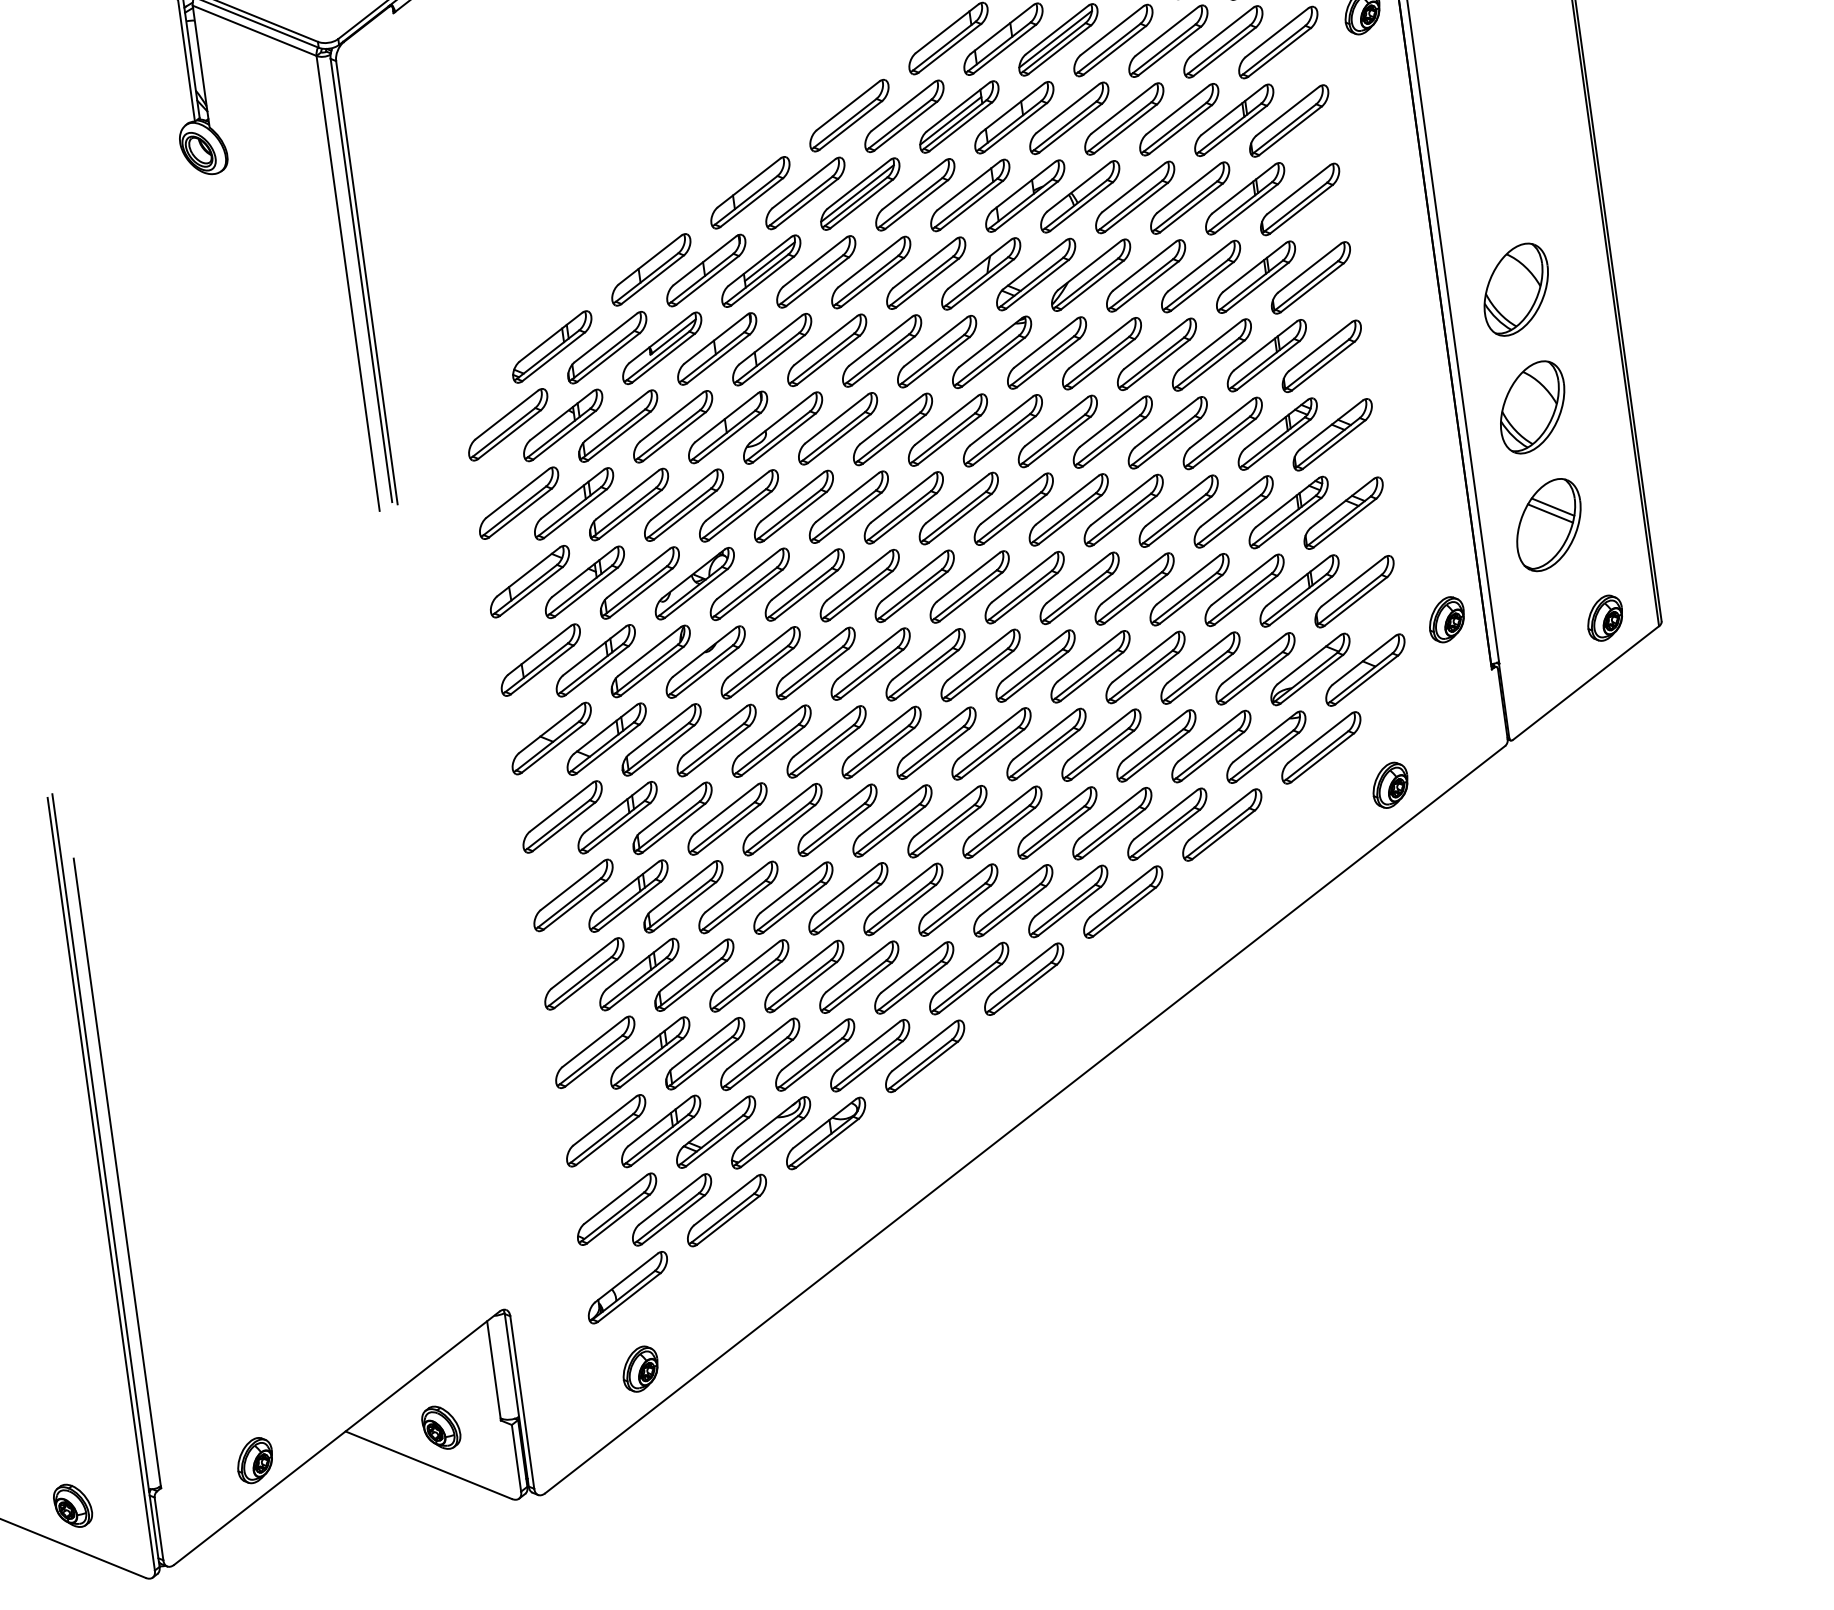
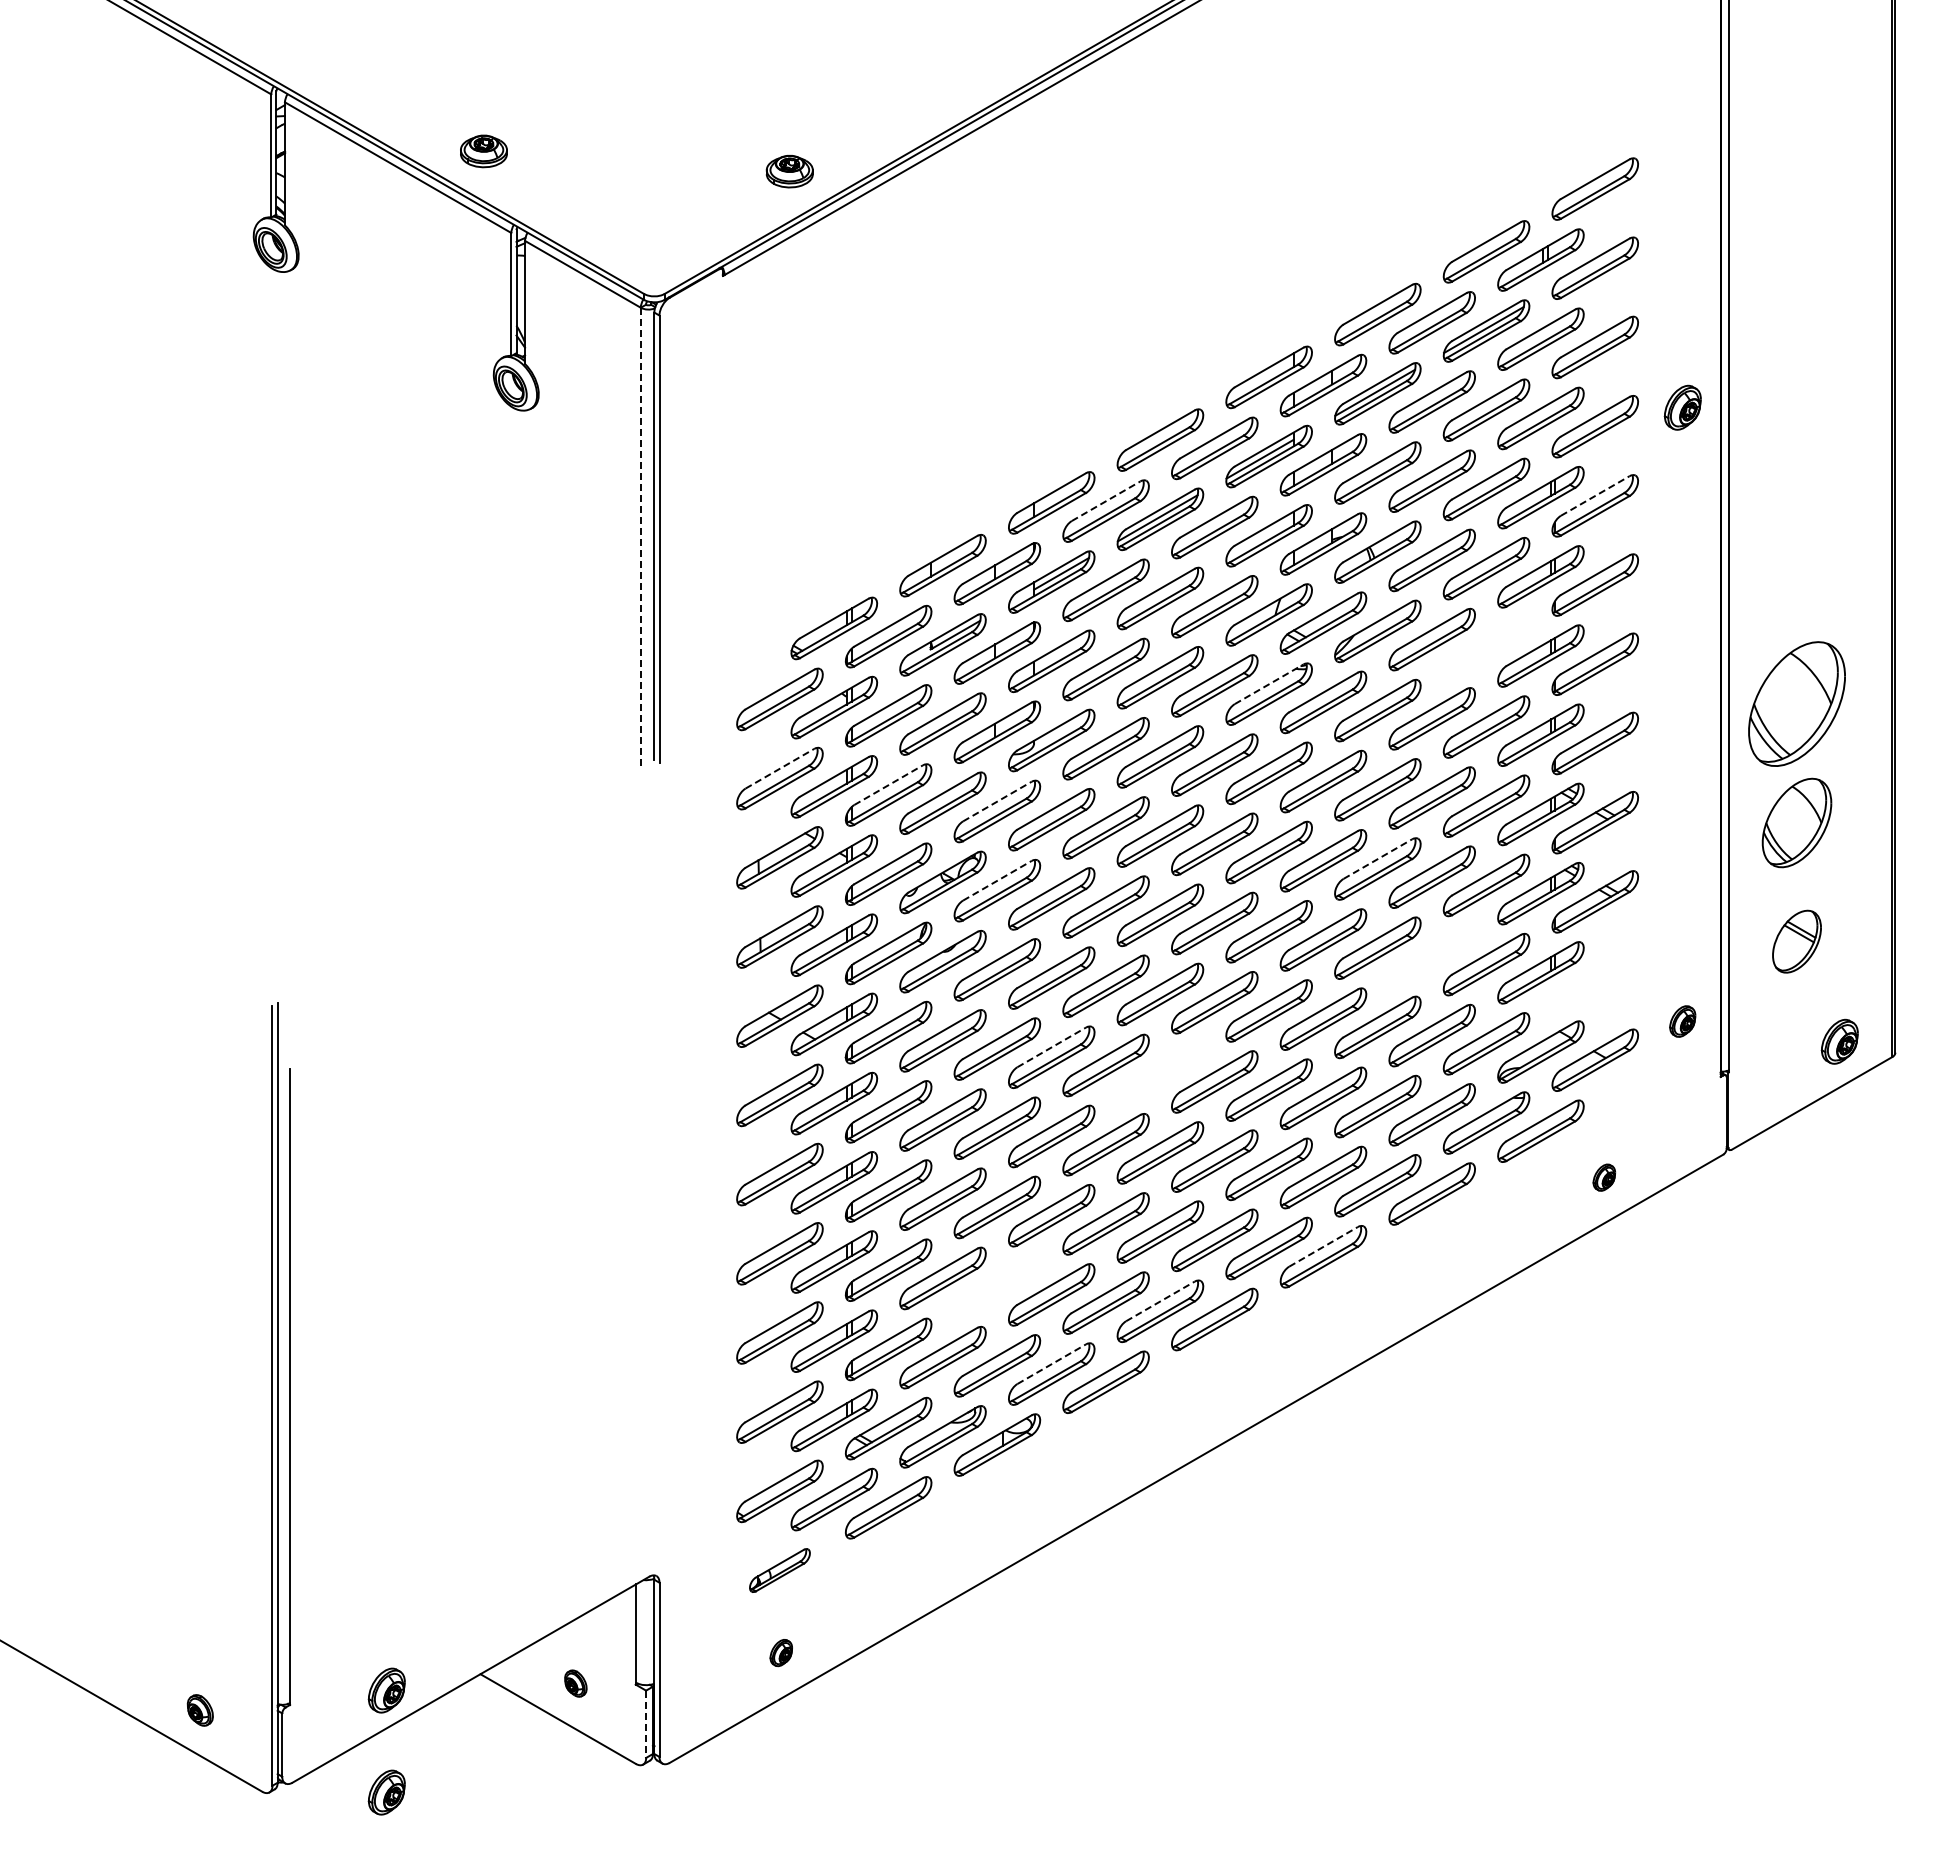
line: (1288, 110) -> (1595, 495), solid -> dashed
line: (804, 183) -> (1106, 501), solid -> dashed
part: (1200, 276) -> (1486, 647), removed
line: (347, 283) -> (640, 537), solid -> dashed
part: (1515, 290) -> (1796, 704), size x1.4
line: (991, 342) -> (1269, 684), solid -> dashed
line: (517, 493) -> (779, 768), solid -> dashed
line: (627, 495) -> (888, 785), solid -> dashed
line: (737, 495) -> (997, 801), solid -> dashed
line: (1122, 501) -> (1377, 859), solid -> dashed
part: (1548, 524) -> (1796, 941), size x0.7
line: (748, 574) -> (997, 880), solid -> dashed
part: (1188, 589) -> (1431, 956), removed
part: (1353, 591) -> (1594, 980), removed
part: (1446, 619) -> (1682, 1021), size x0.7
line: (825, 732) -> (1051, 1047), solid -> dashed
part: (936, 743) -> (1160, 1073), removed
part: (1390, 784) -> (1604, 1177), size x0.6
line: (1121, 891) -> (1323, 1246), solid -> dashed
line: (967, 968) -> (1160, 1301), solid -> dashed
part: (804, 976) -> (997, 1286), removed
line: (868, 1046) -> (1051, 1364), solid -> dashed
part: (627, 1287) -> (779, 1570), size x0.7
part: (640, 1368) -> (781, 1652), size x0.6
part: (440, 1427) -> (575, 1683), size x0.6
line: (516, 1458) -> (646, 1724), solid -> dashed
part: (73, 1505) -> (200, 1710), size x0.7
part: (268, 1561) -> (386, 1792), added

